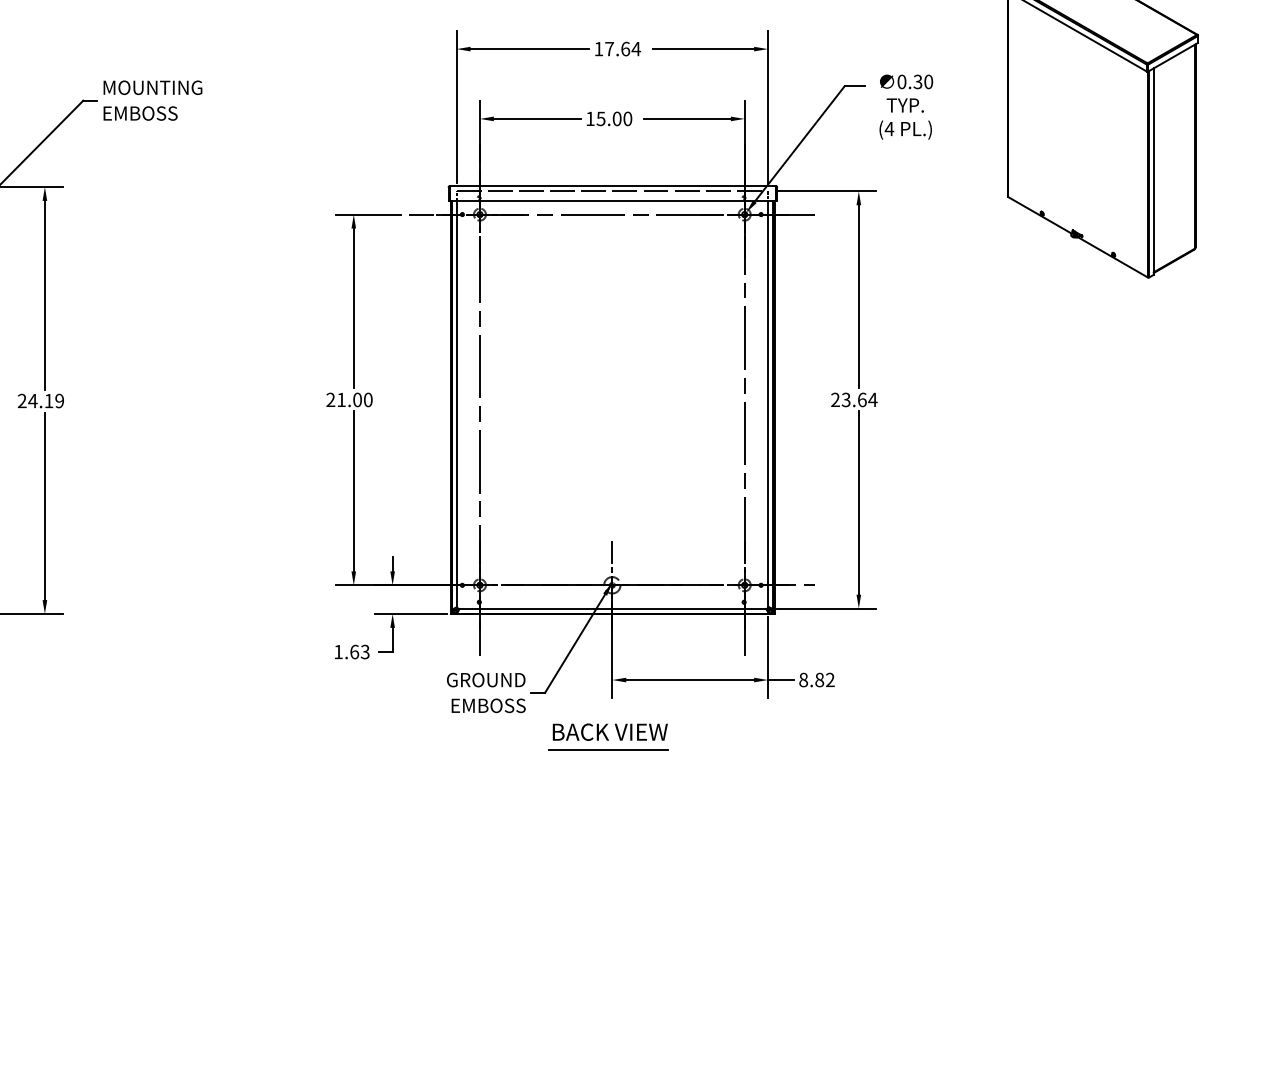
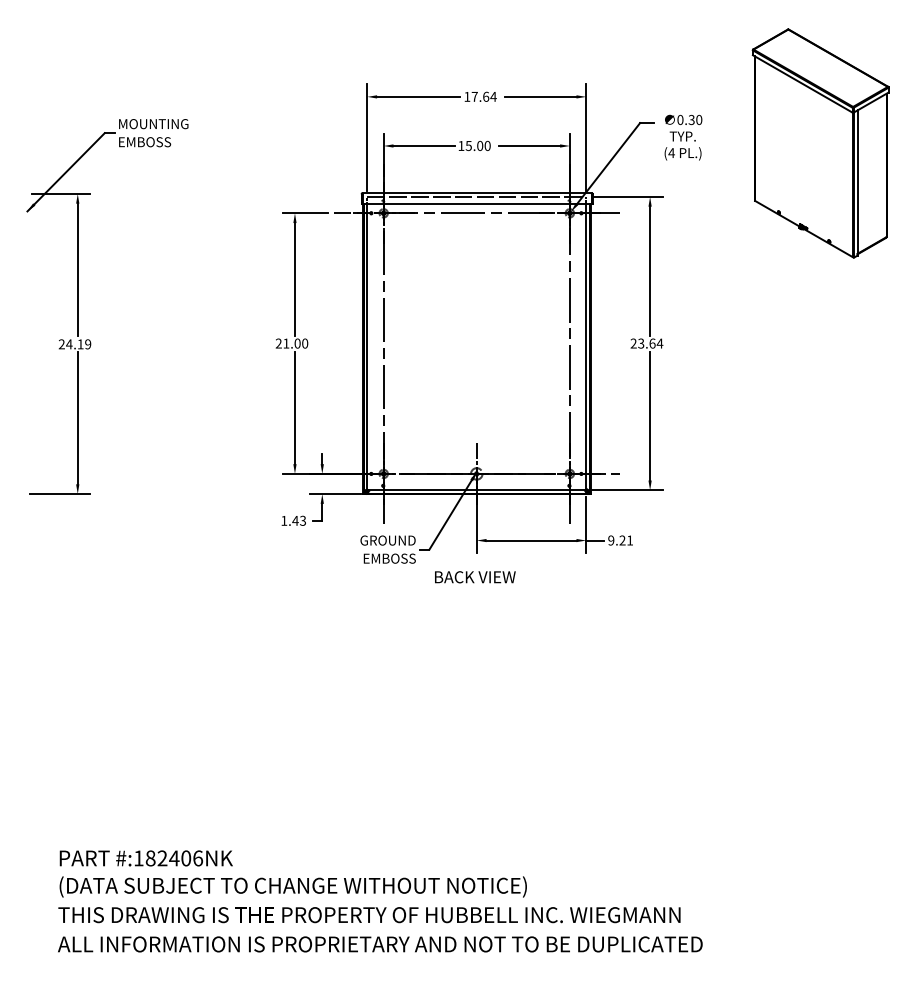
text: (354, 651) -> (295, 520), 1.63 -> 1.43
text: (816, 679) -> (620, 540), 8.82 -> 9.21
line: (609, 749) -> (474, 589), removed

